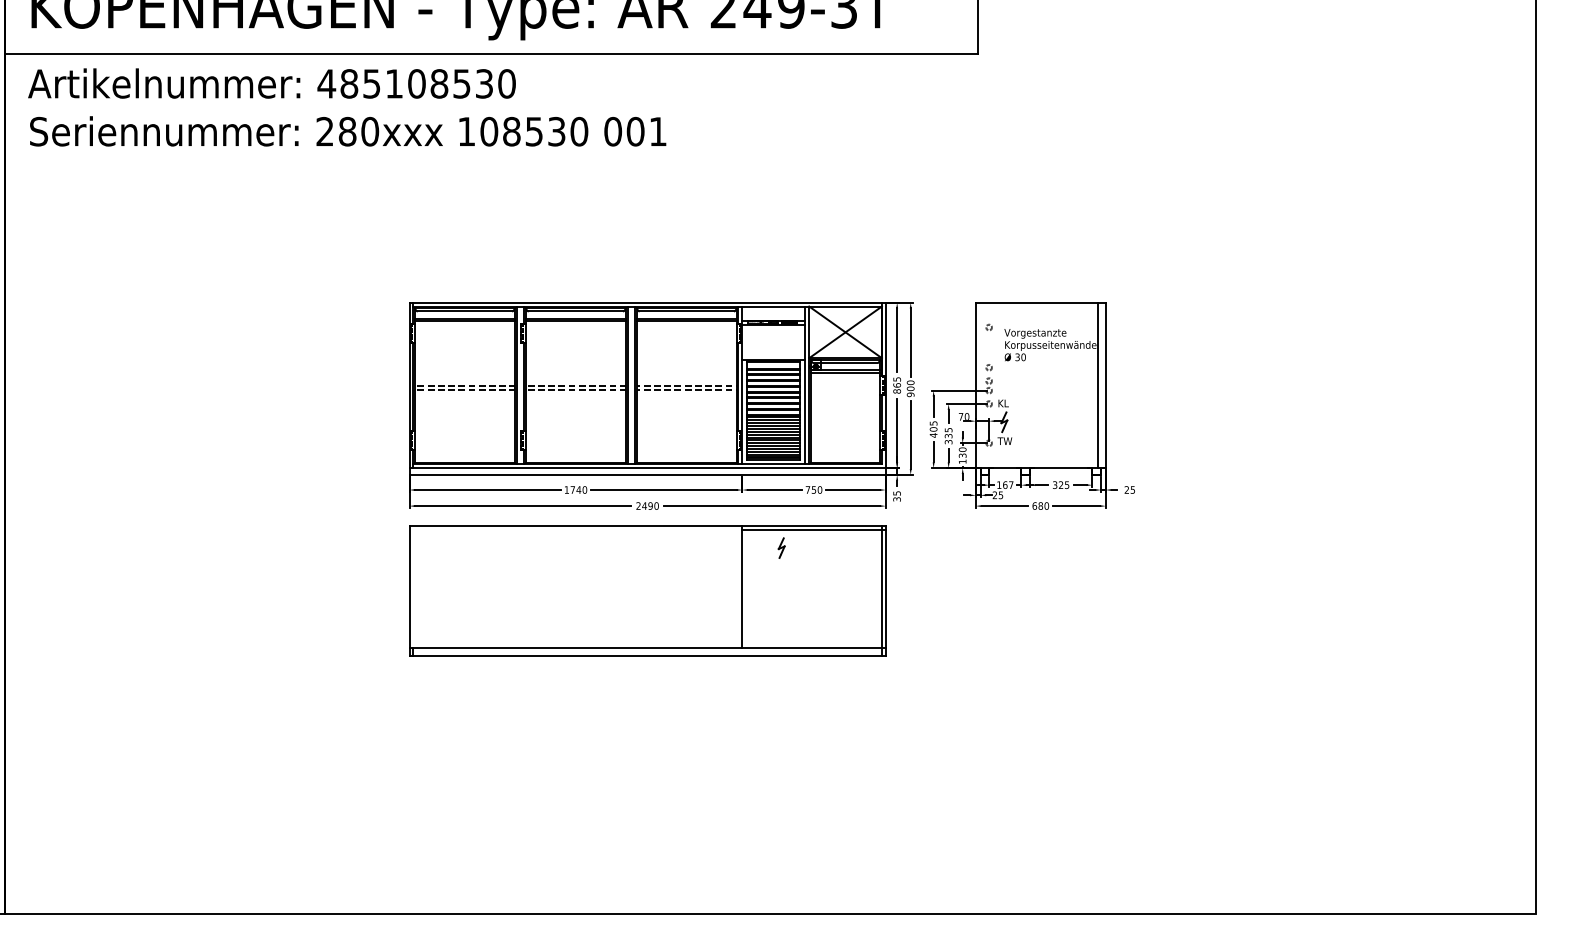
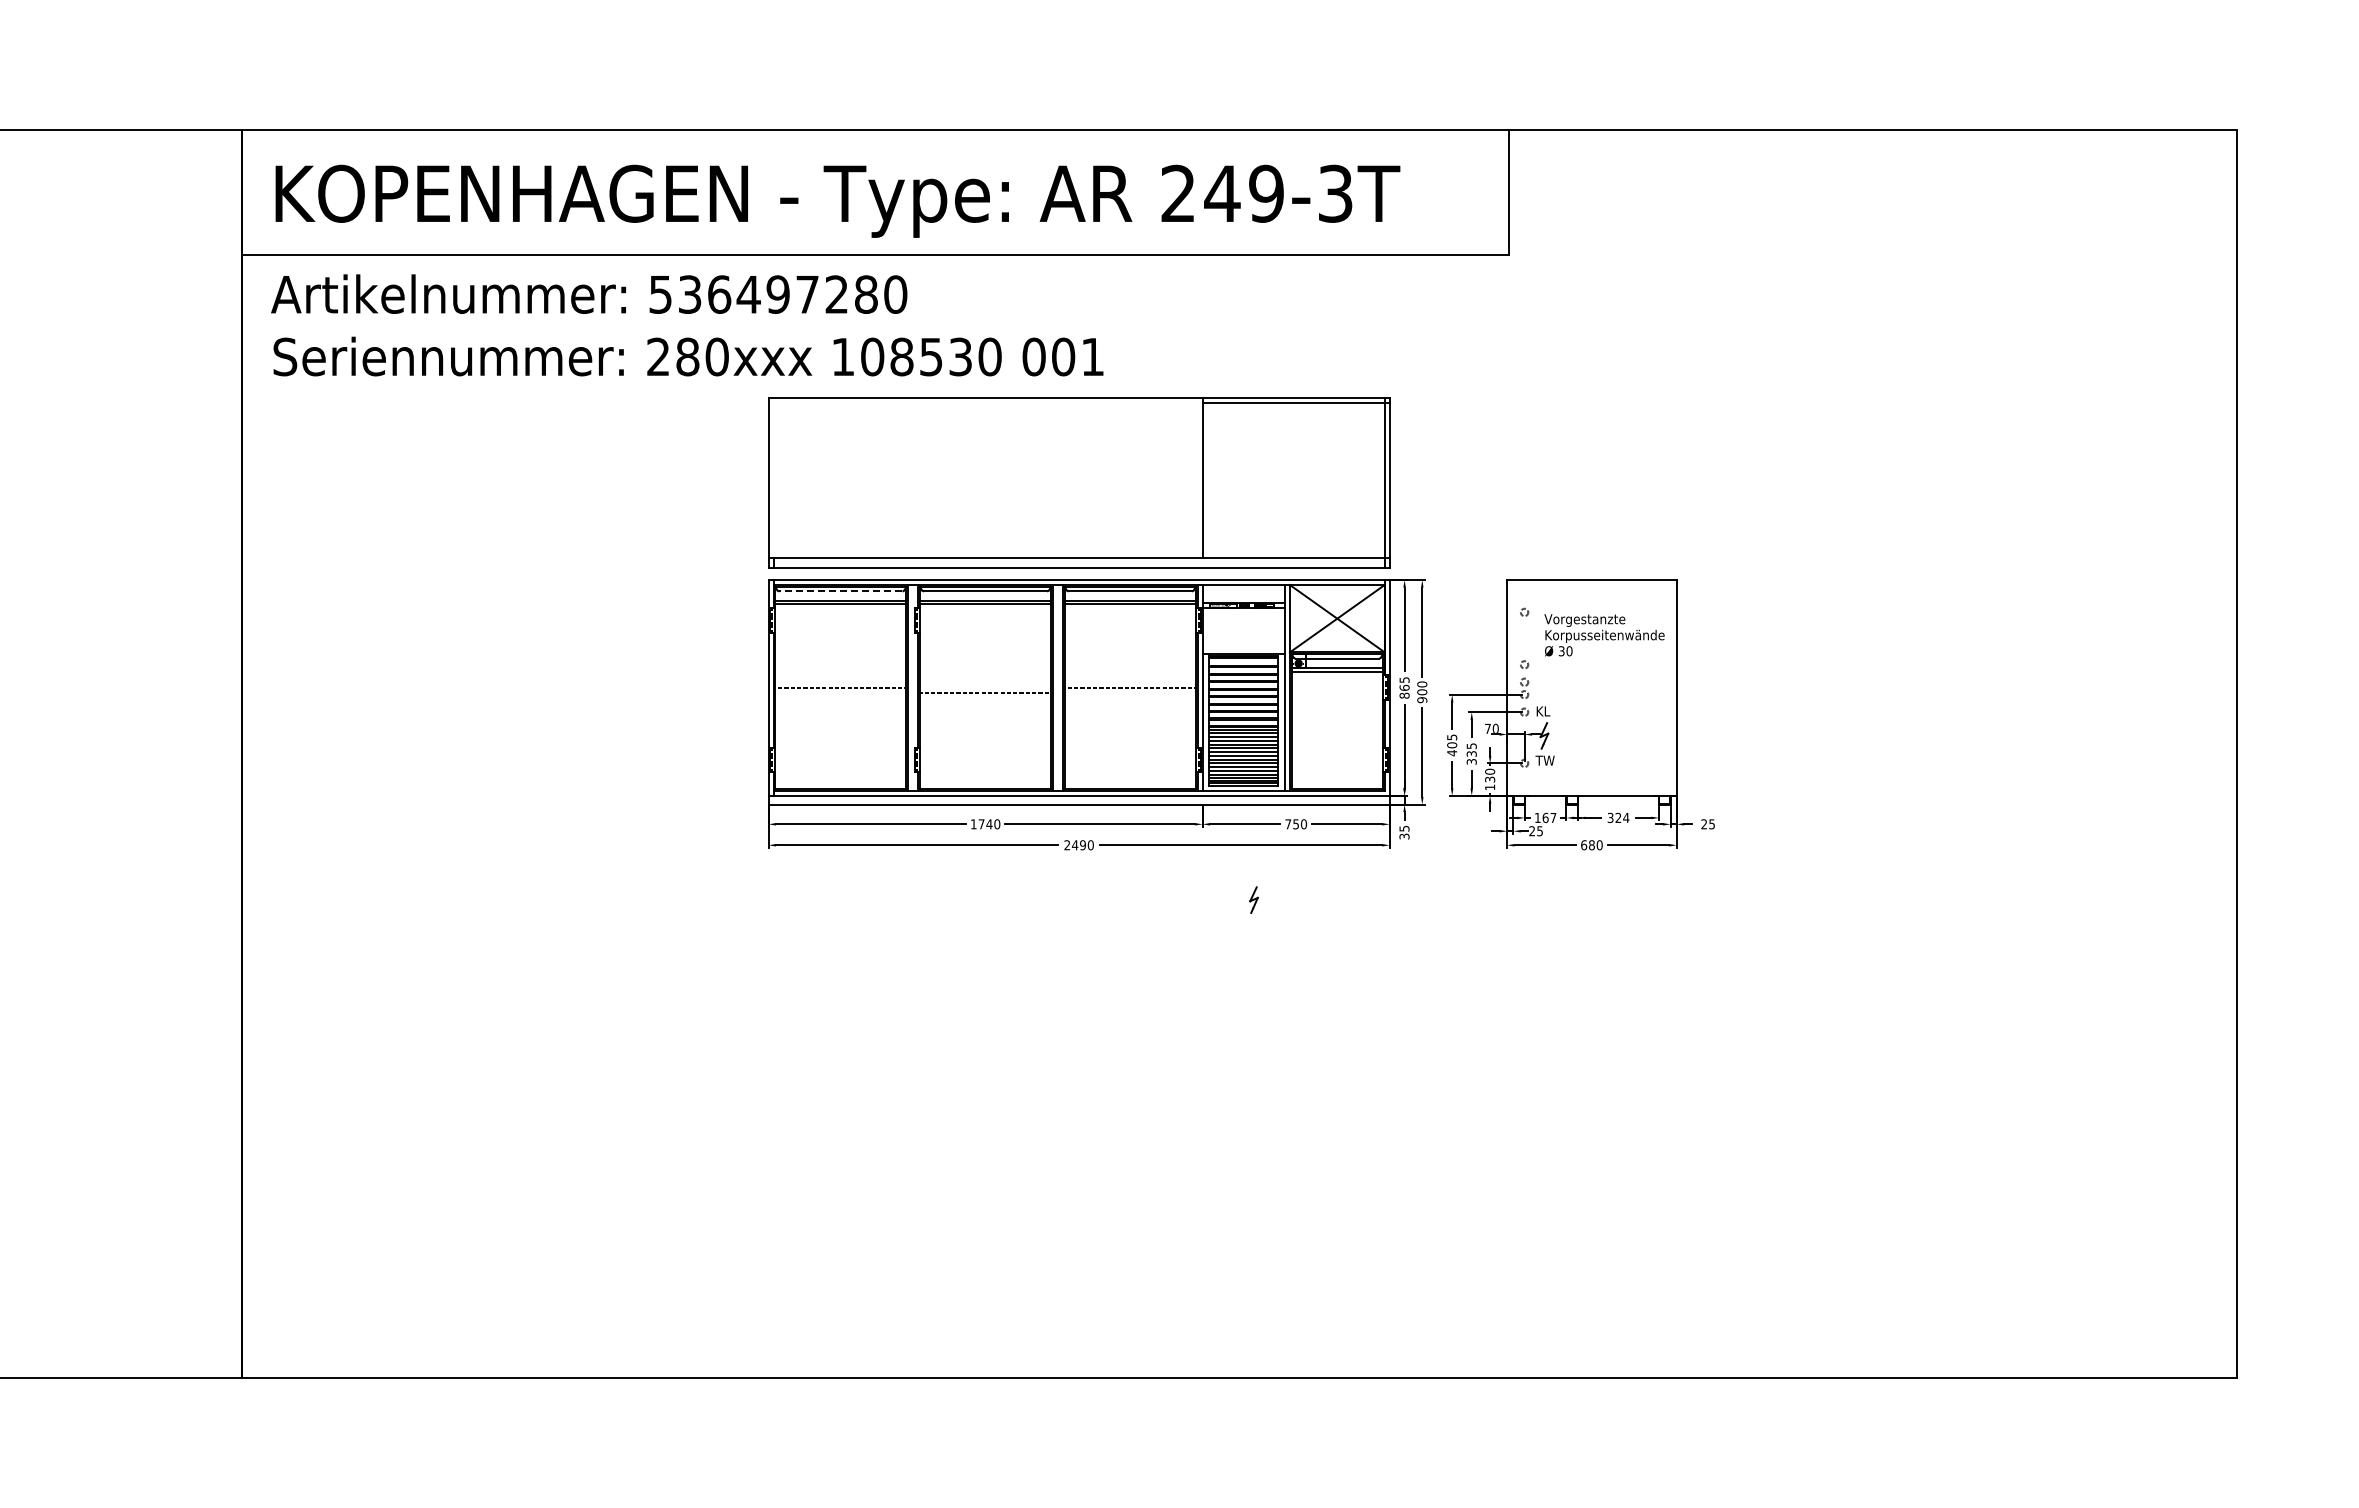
text: (404, 83) -> (762, 294), 485108530 -> 536497280
line: (464, 311) -> (840, 591), solid -> dashed
line: (575, 385) -> (985, 688), removed
line: (1097, 385) -> (1666, 687), removed
line: (464, 389) -> (840, 693), removed
line: (686, 389) -> (1129, 693), removed
text: (1067, 485) -> (1626, 818), 325 -> 324
part: (647, 590) -> (1079, 482), moved

